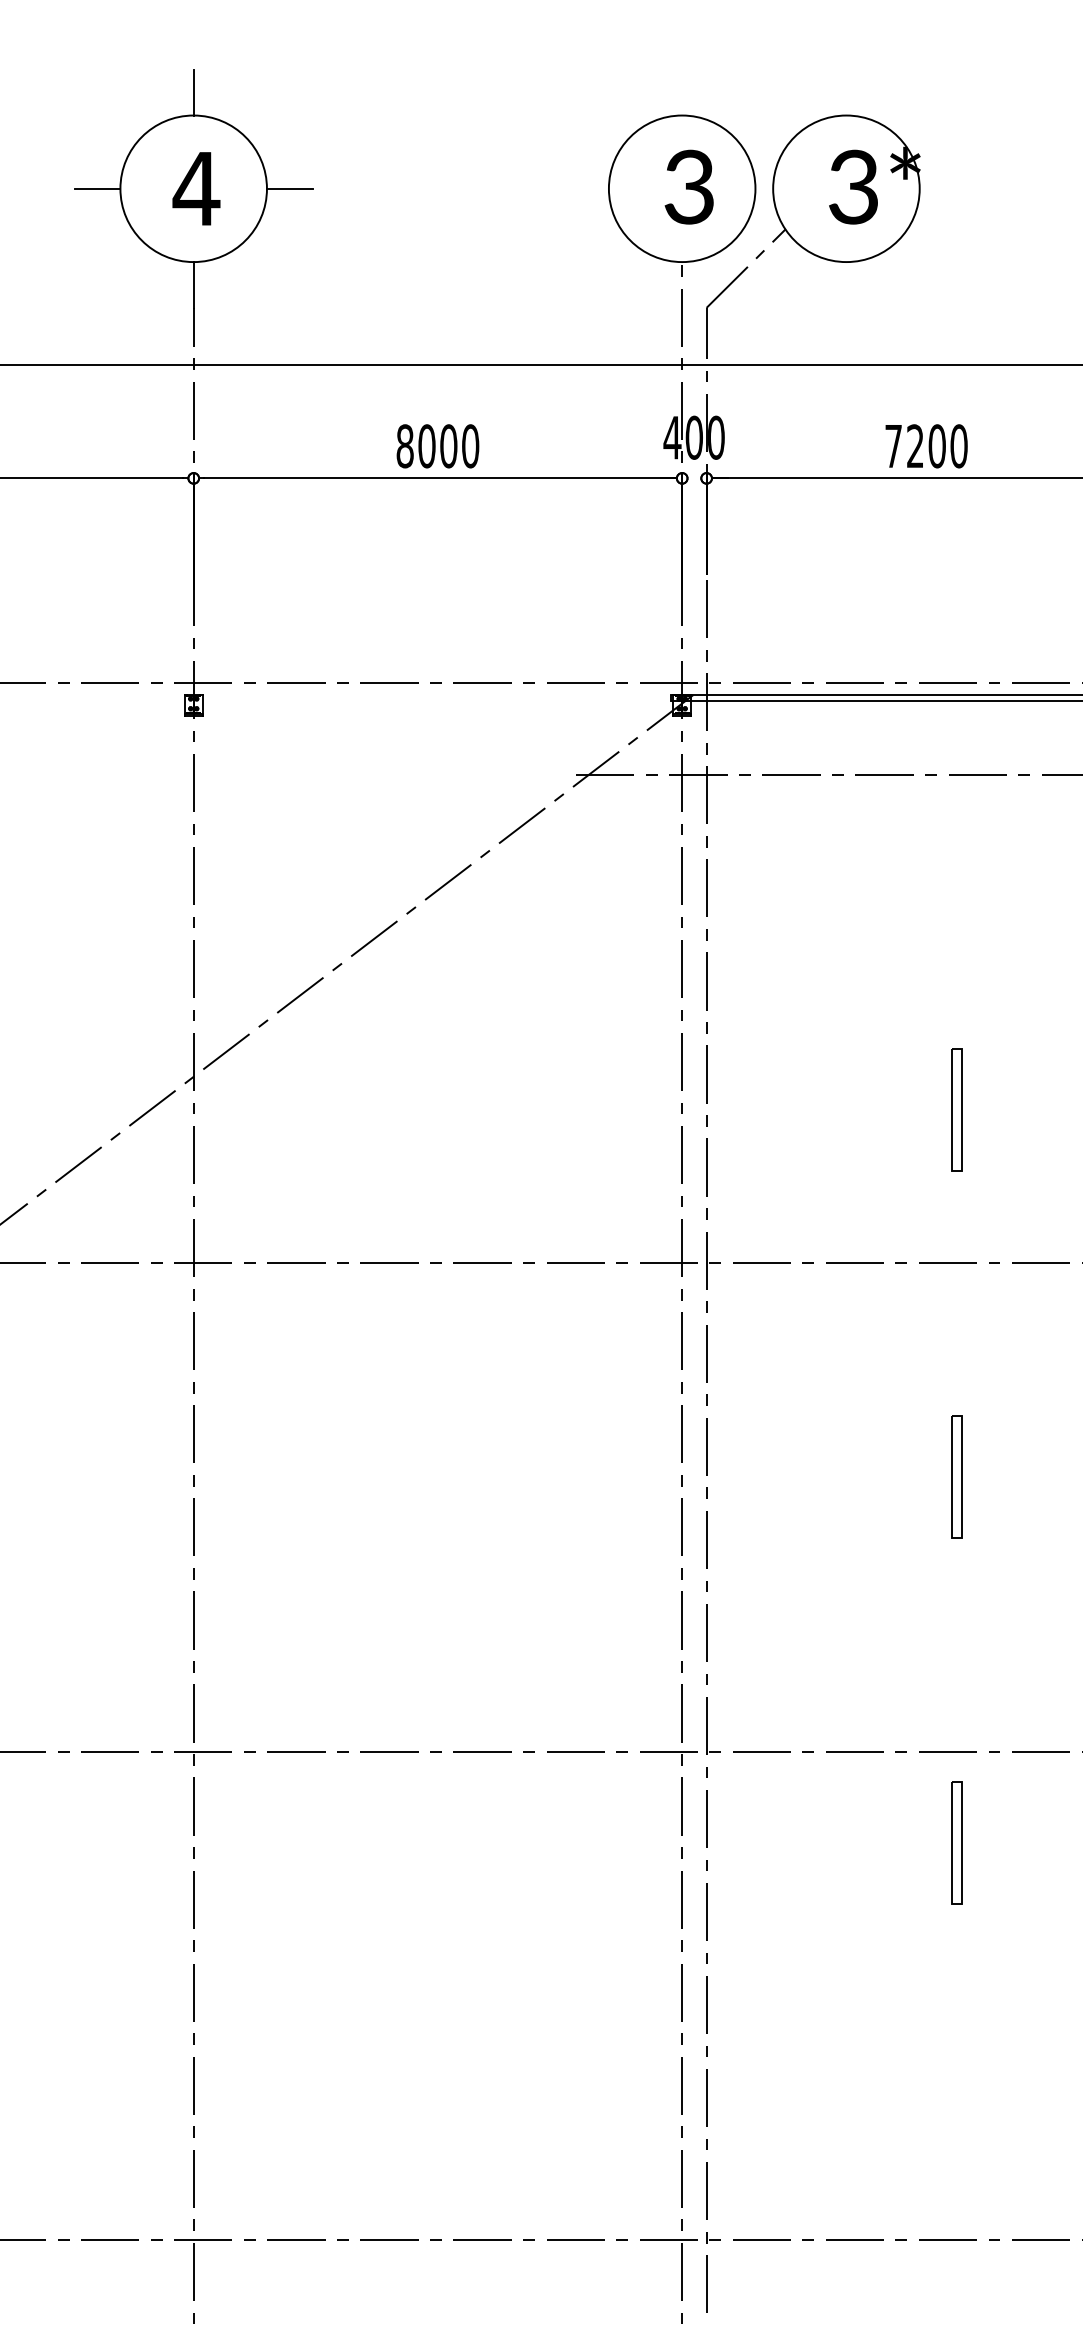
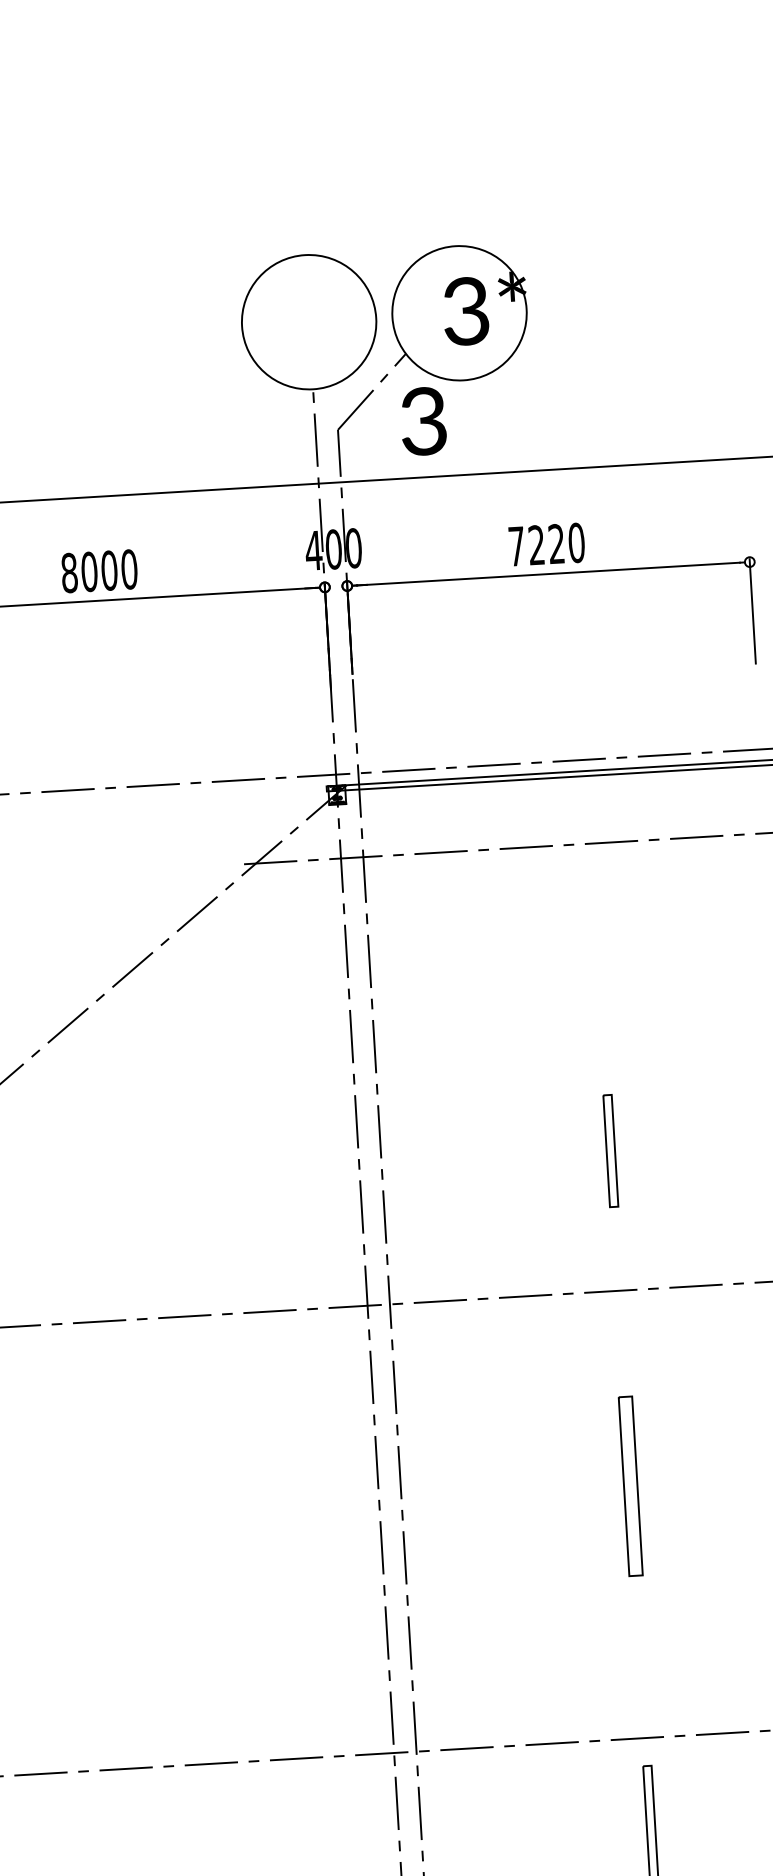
text: (688, 186) -> (422, 420), moved
text: (936, 446) -> (556, 544), 7200 -> 7220
part: (956, 1476) -> (630, 1486), size x1.6

